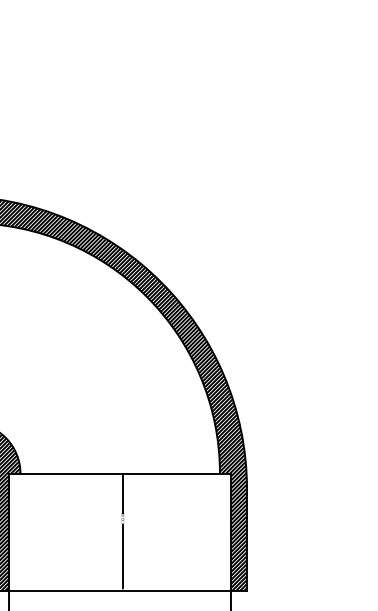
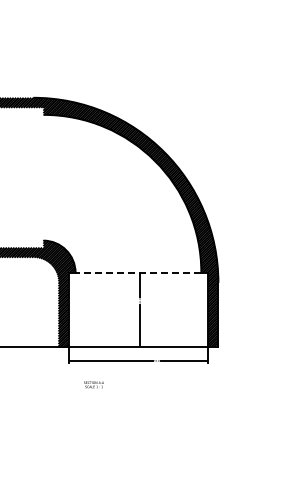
line: (120, 473) -> (138, 272), solid -> dashed

